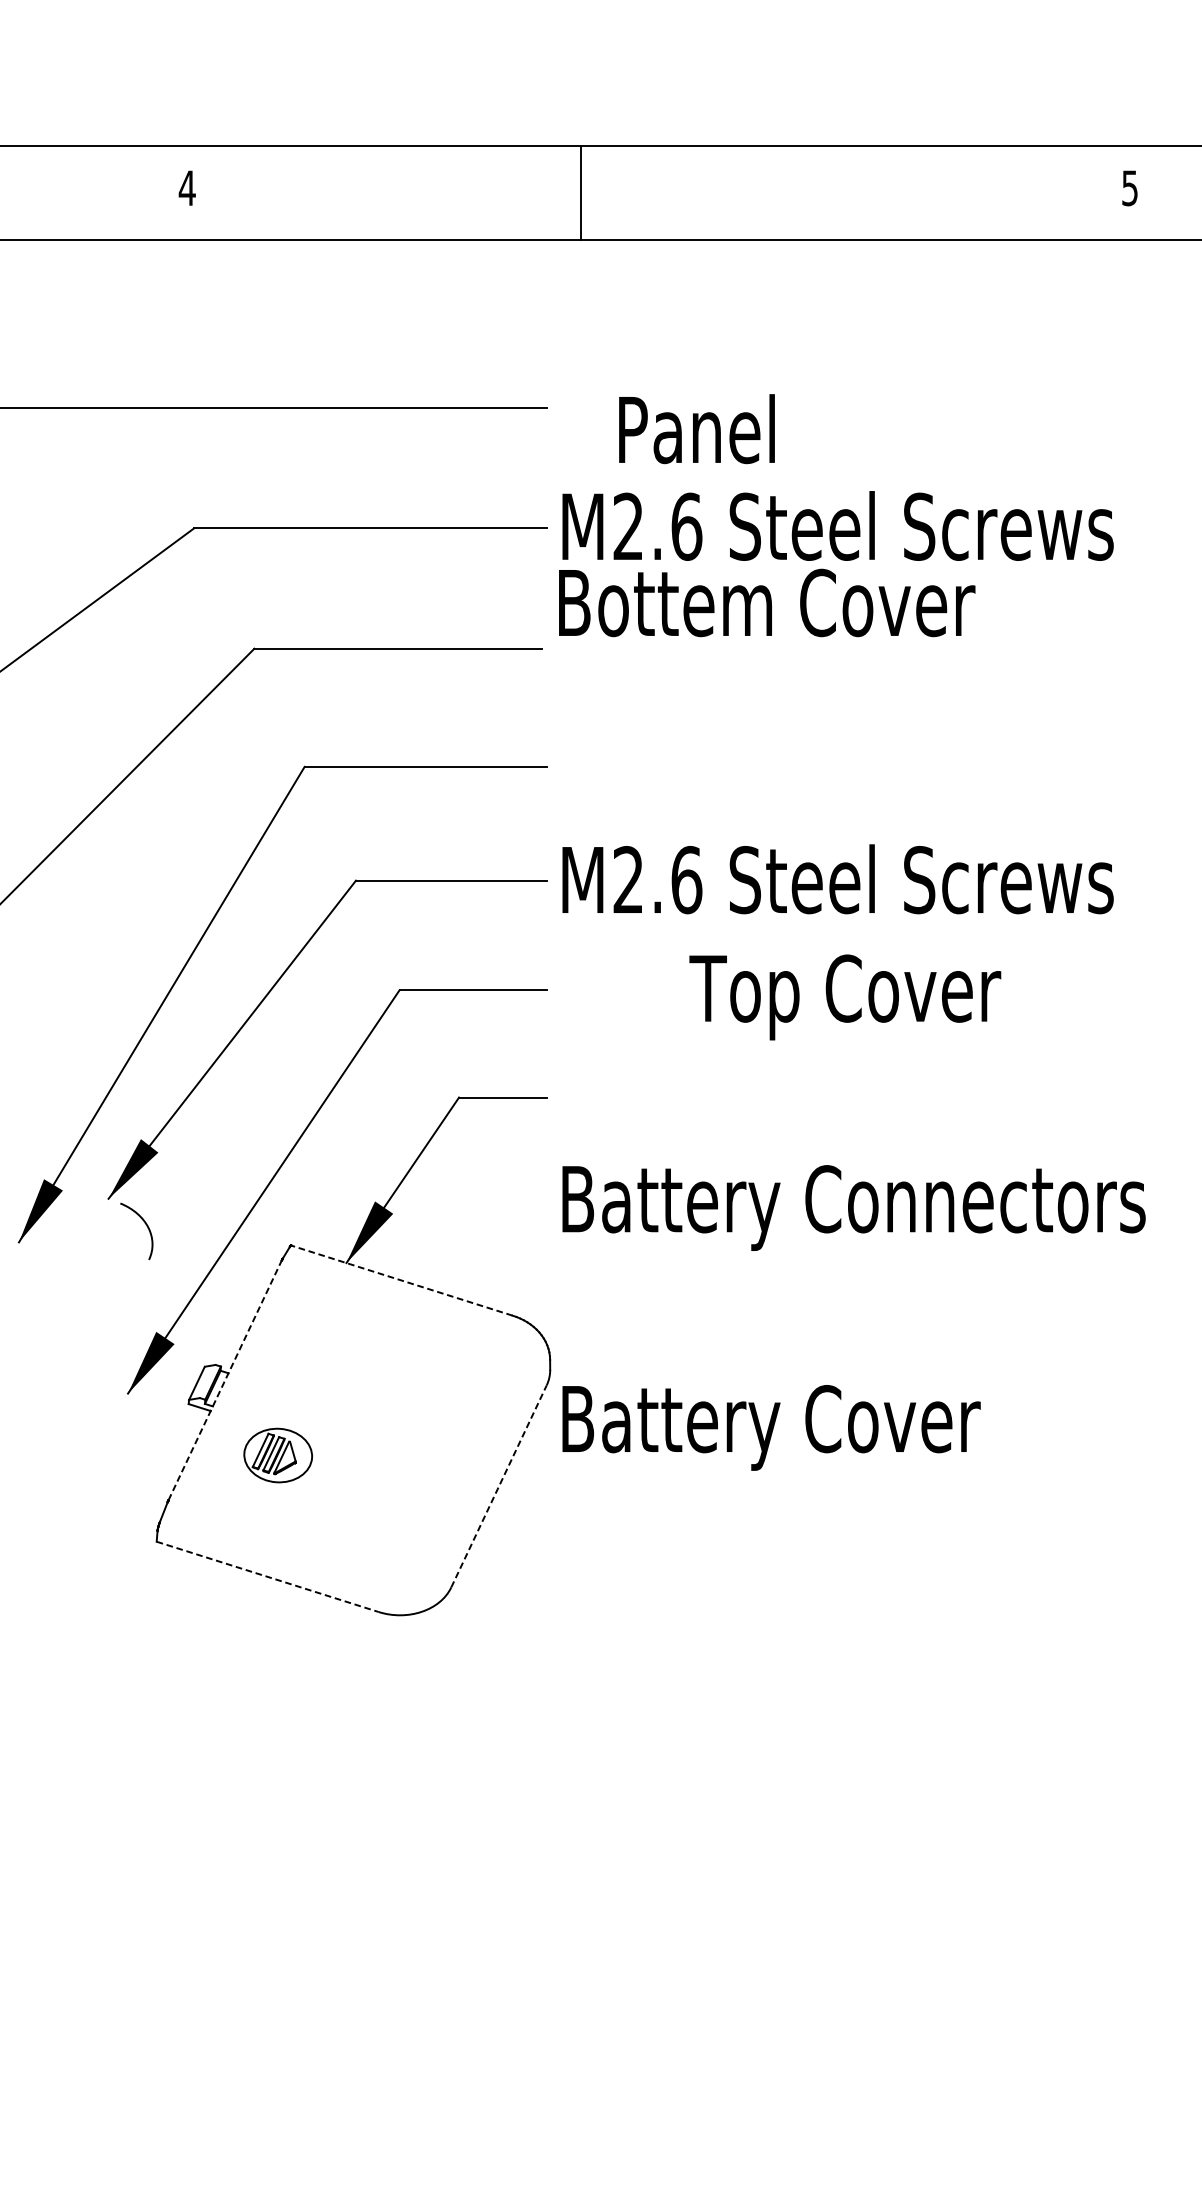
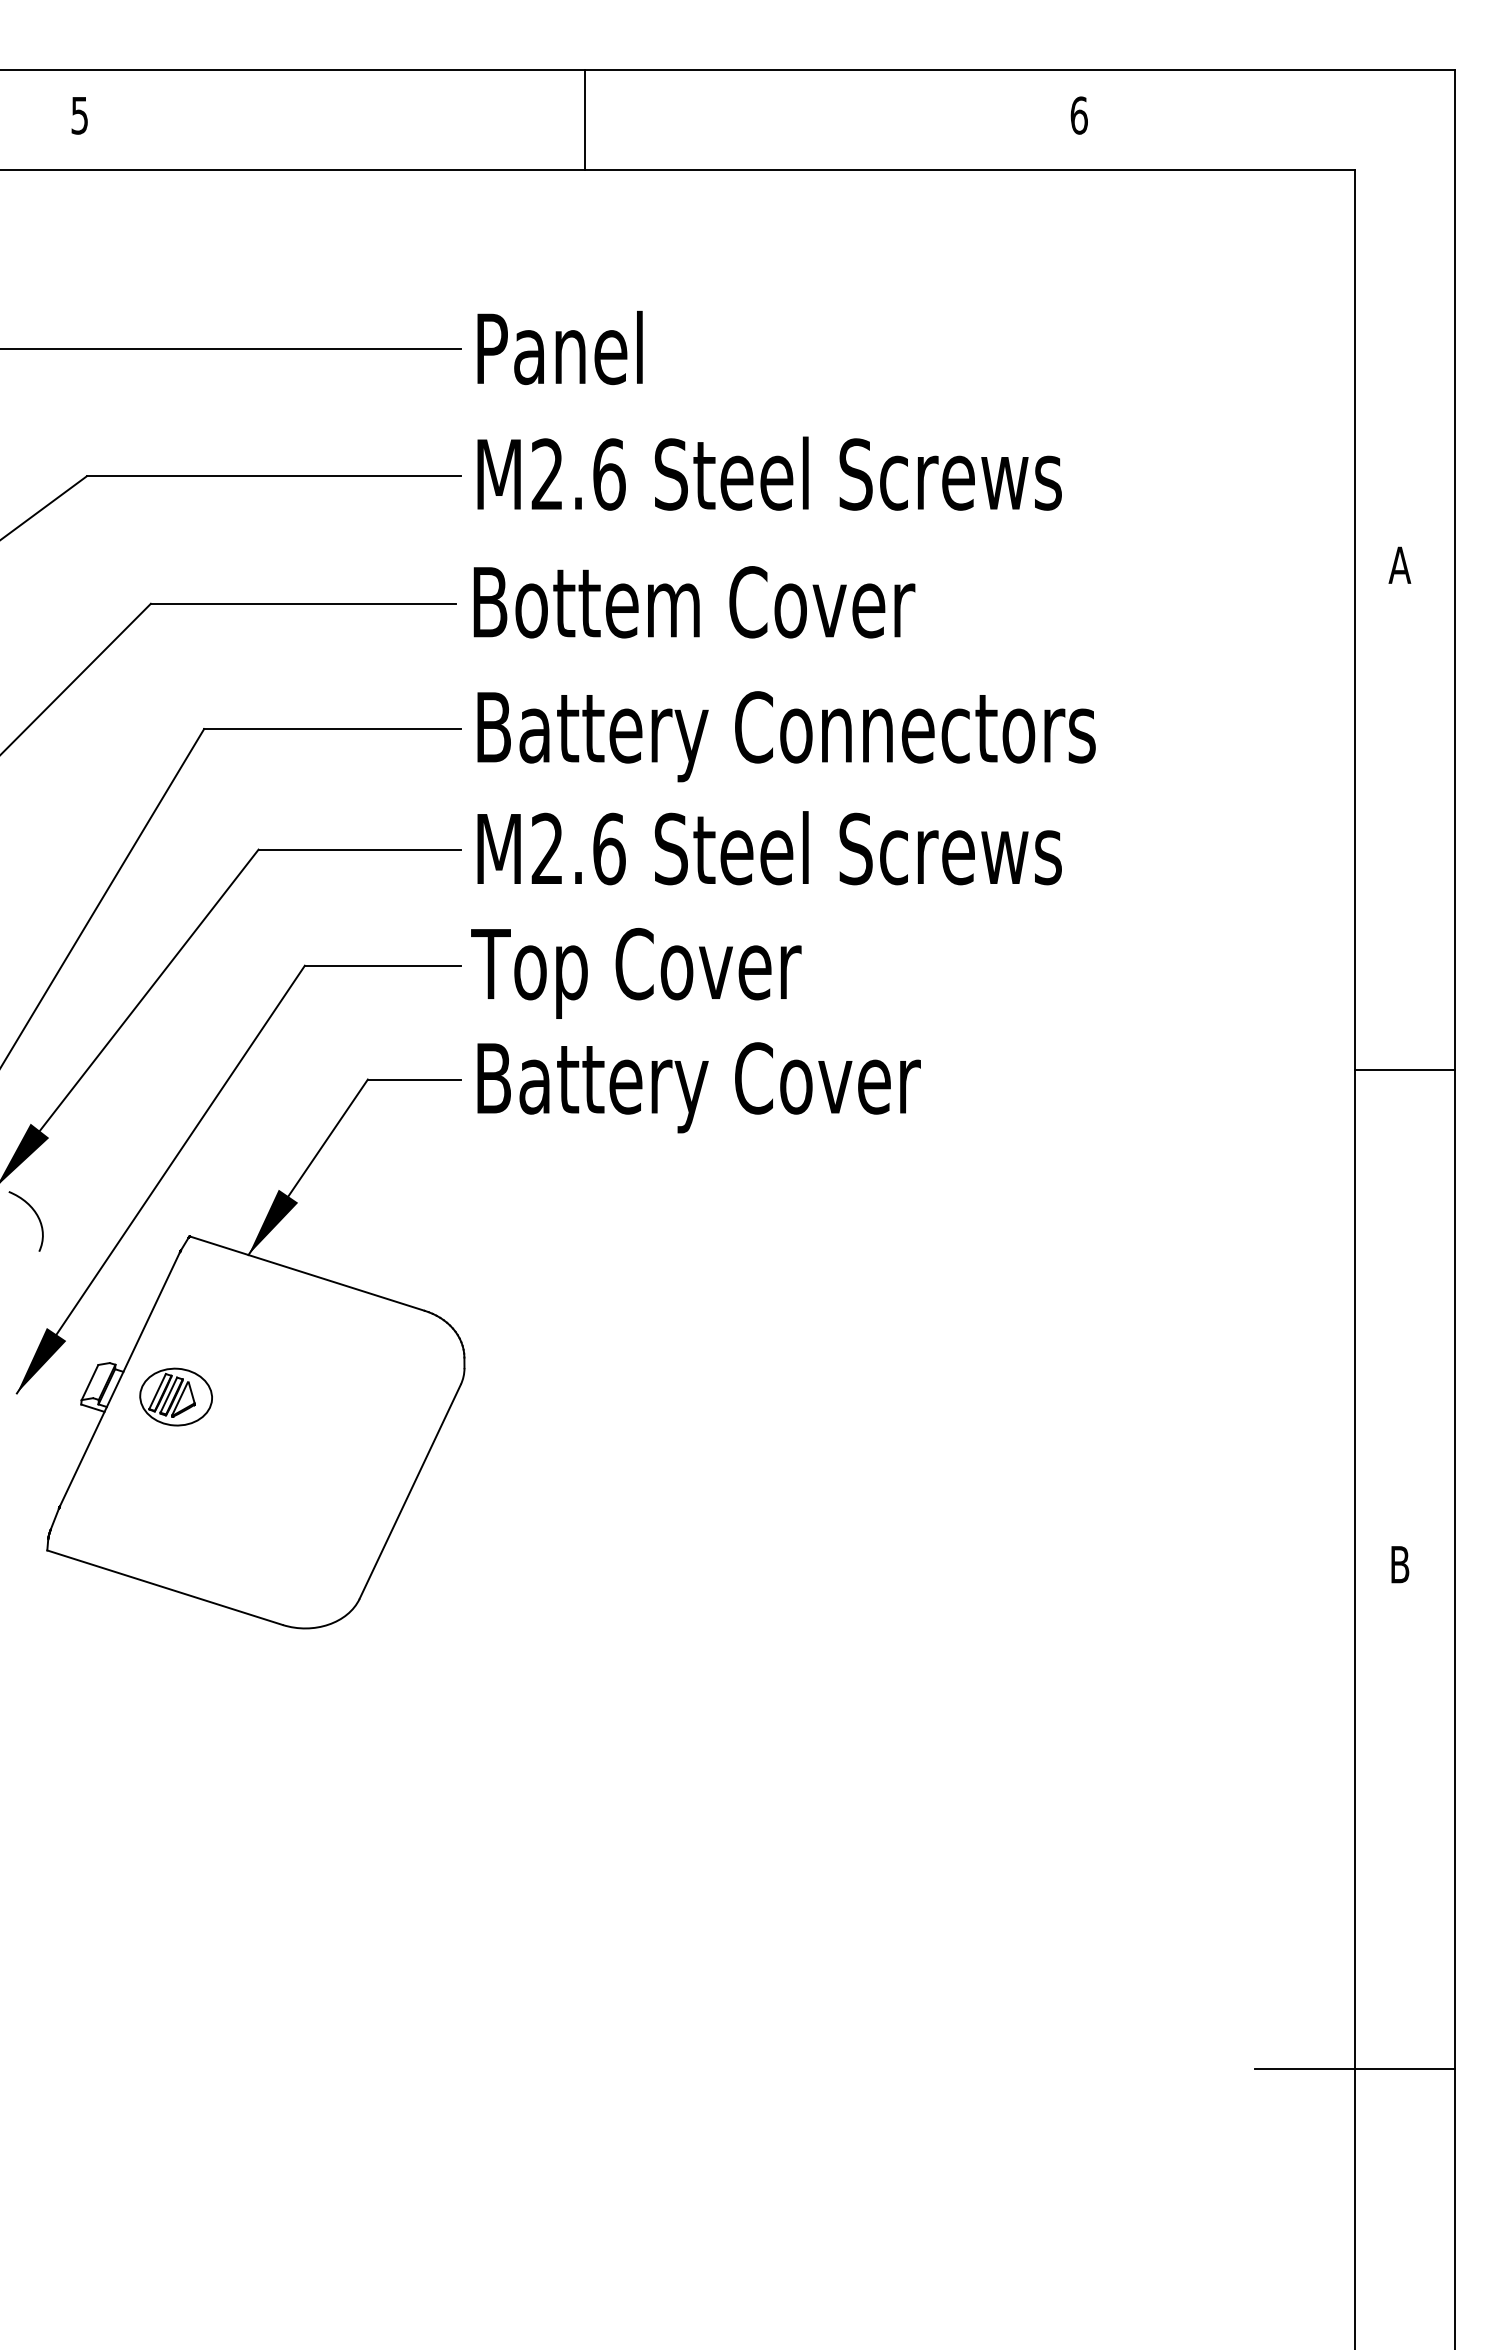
text: (187, 188) -> (79, 115), 4 -> 5
text: (1129, 188) -> (1078, 115), 5 -> 6
line: (581, 192) -> (585, 120), moved
text: (696, 429) -> (559, 348), moved
text: (767, 603) -> (694, 602), moved
text: (845, 997) -> (636, 973), moved
text: (853, 1207) -> (786, 736), moved
line: (401, 1280) -> (306, 1273), dashed -> solid
line: (224, 1380) -> (119, 1379), dashed -> solid
text: (770, 1427) -> (698, 1087), moved
part: (277, 1454) -> (175, 1396), moved
line: (499, 1486) -> (410, 1491), dashed -> solid
line: (268, 1576) -> (165, 1587), dashed -> solid

